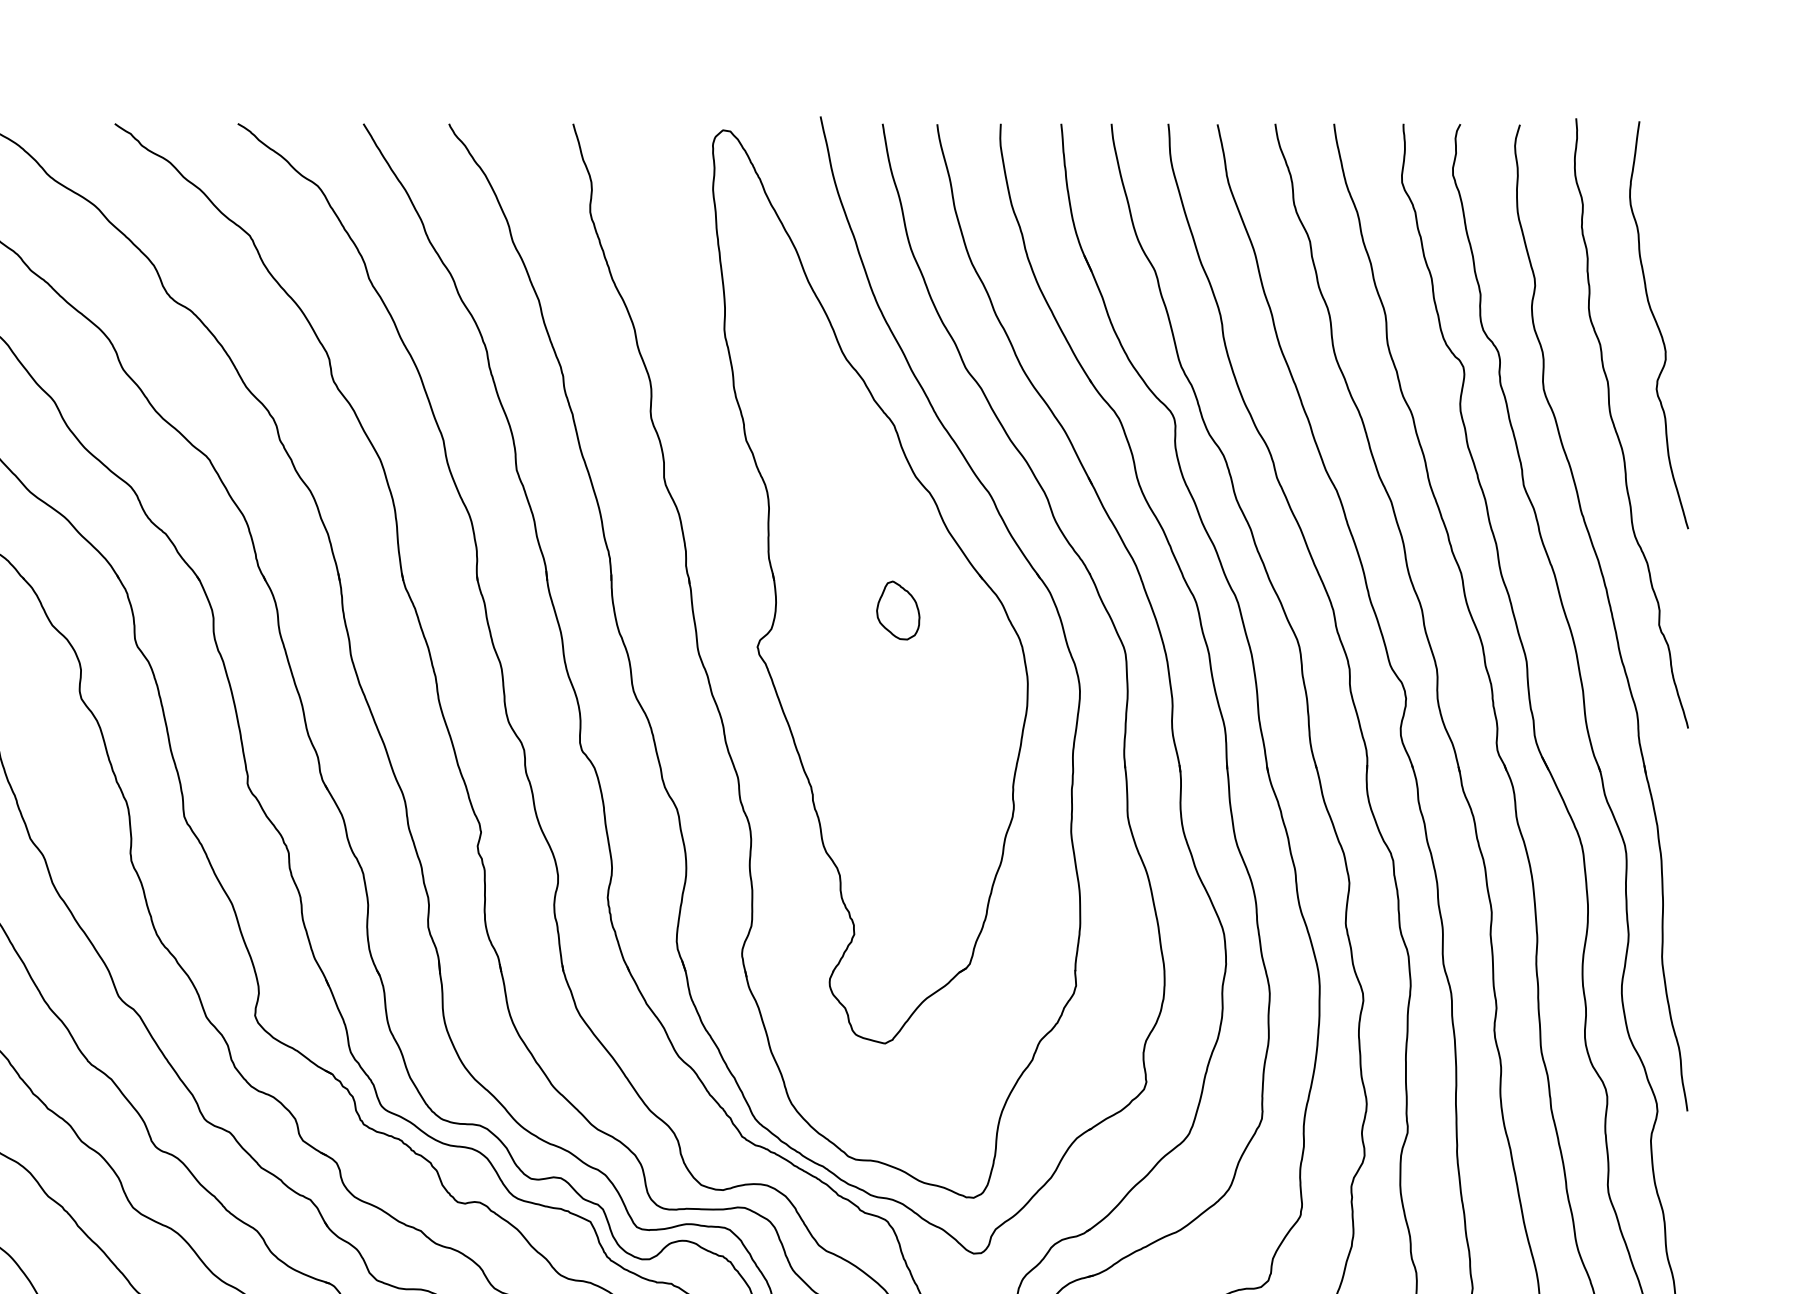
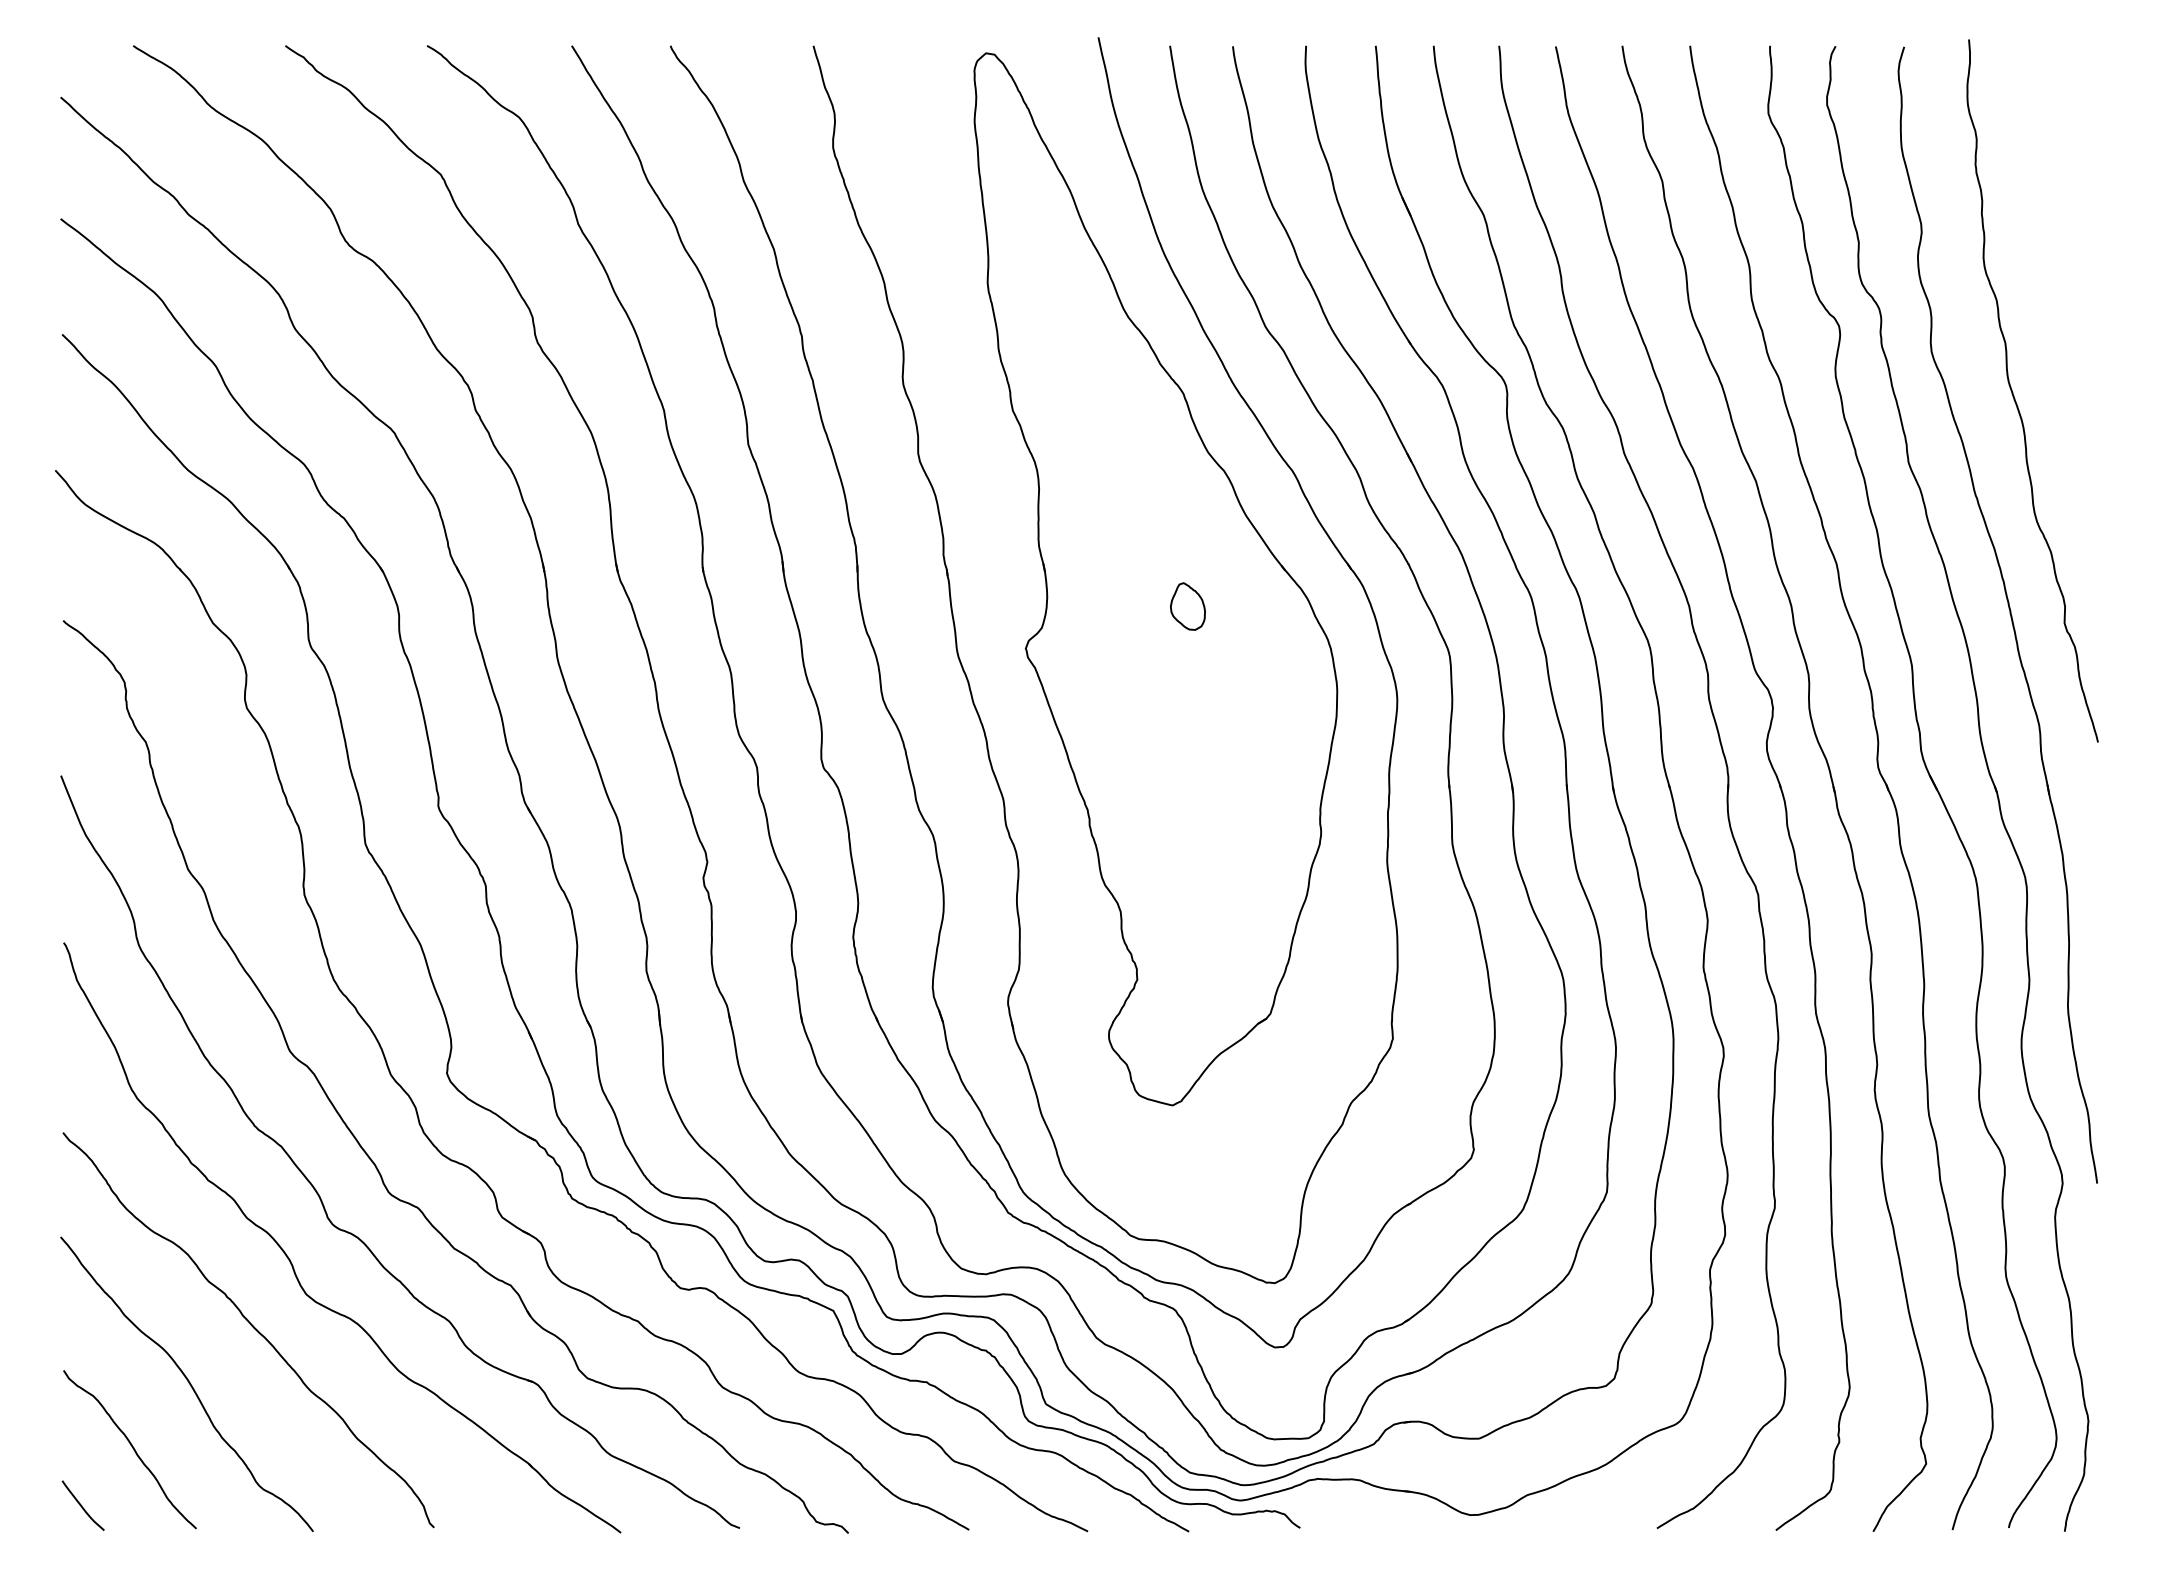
curve: (1658, 324) -> (2063, 277), removed
part: (897, 610) -> (1187, 606), size x0.7

